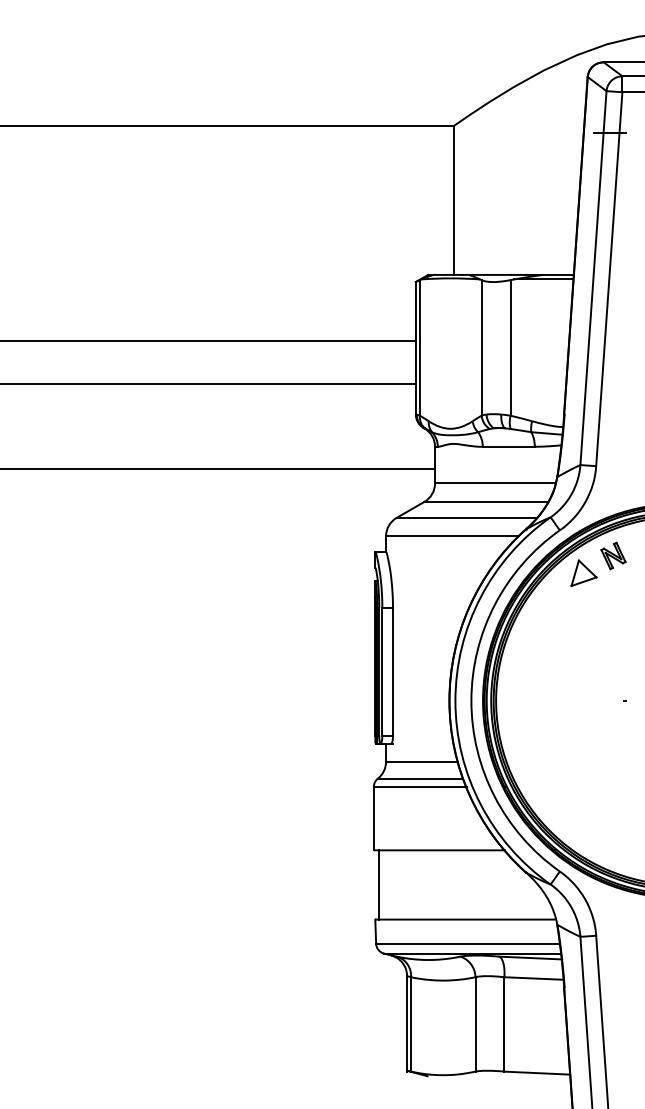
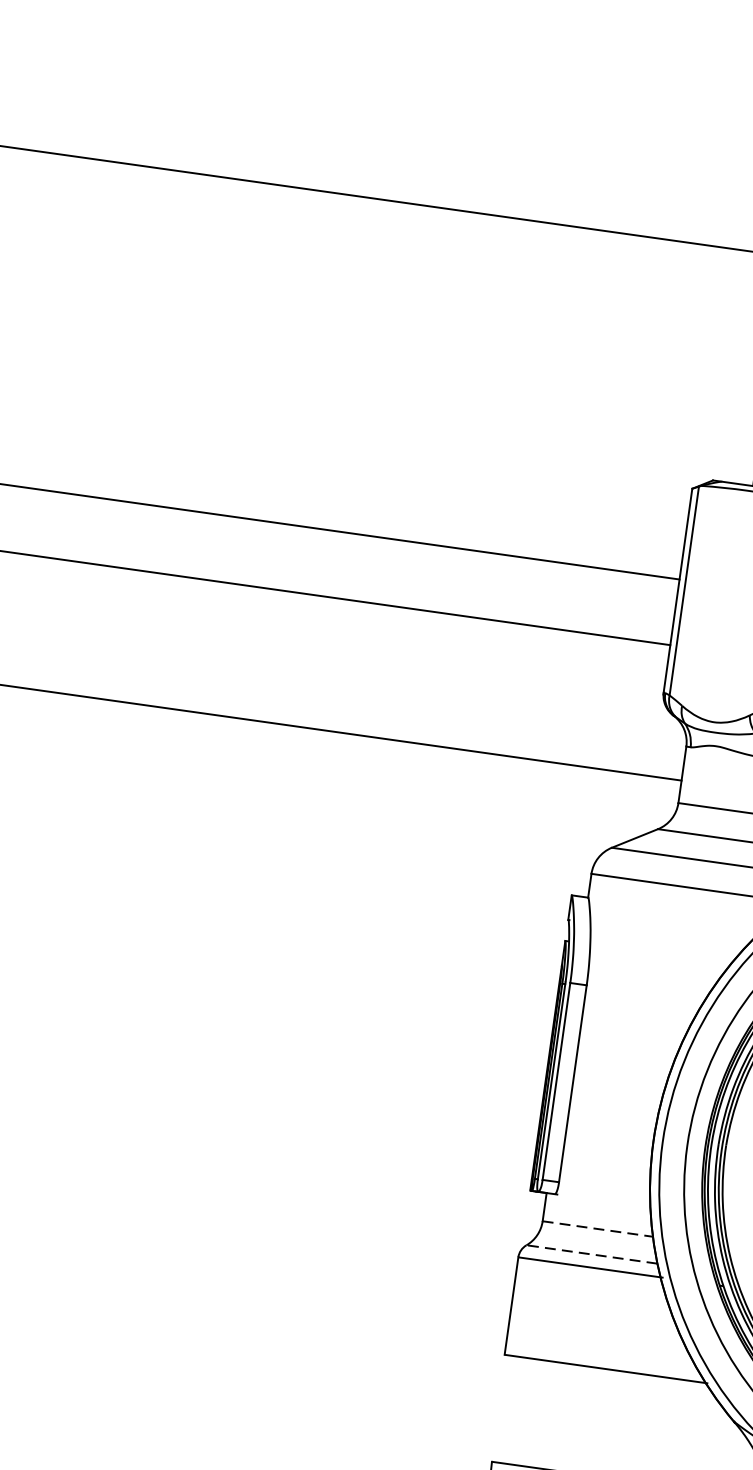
line: (421, 761) -> (597, 1228), solid -> dashed
line: (420, 778) -> (592, 1254), solid -> dashed
line: (379, 884) -> (506, 1408), removed

